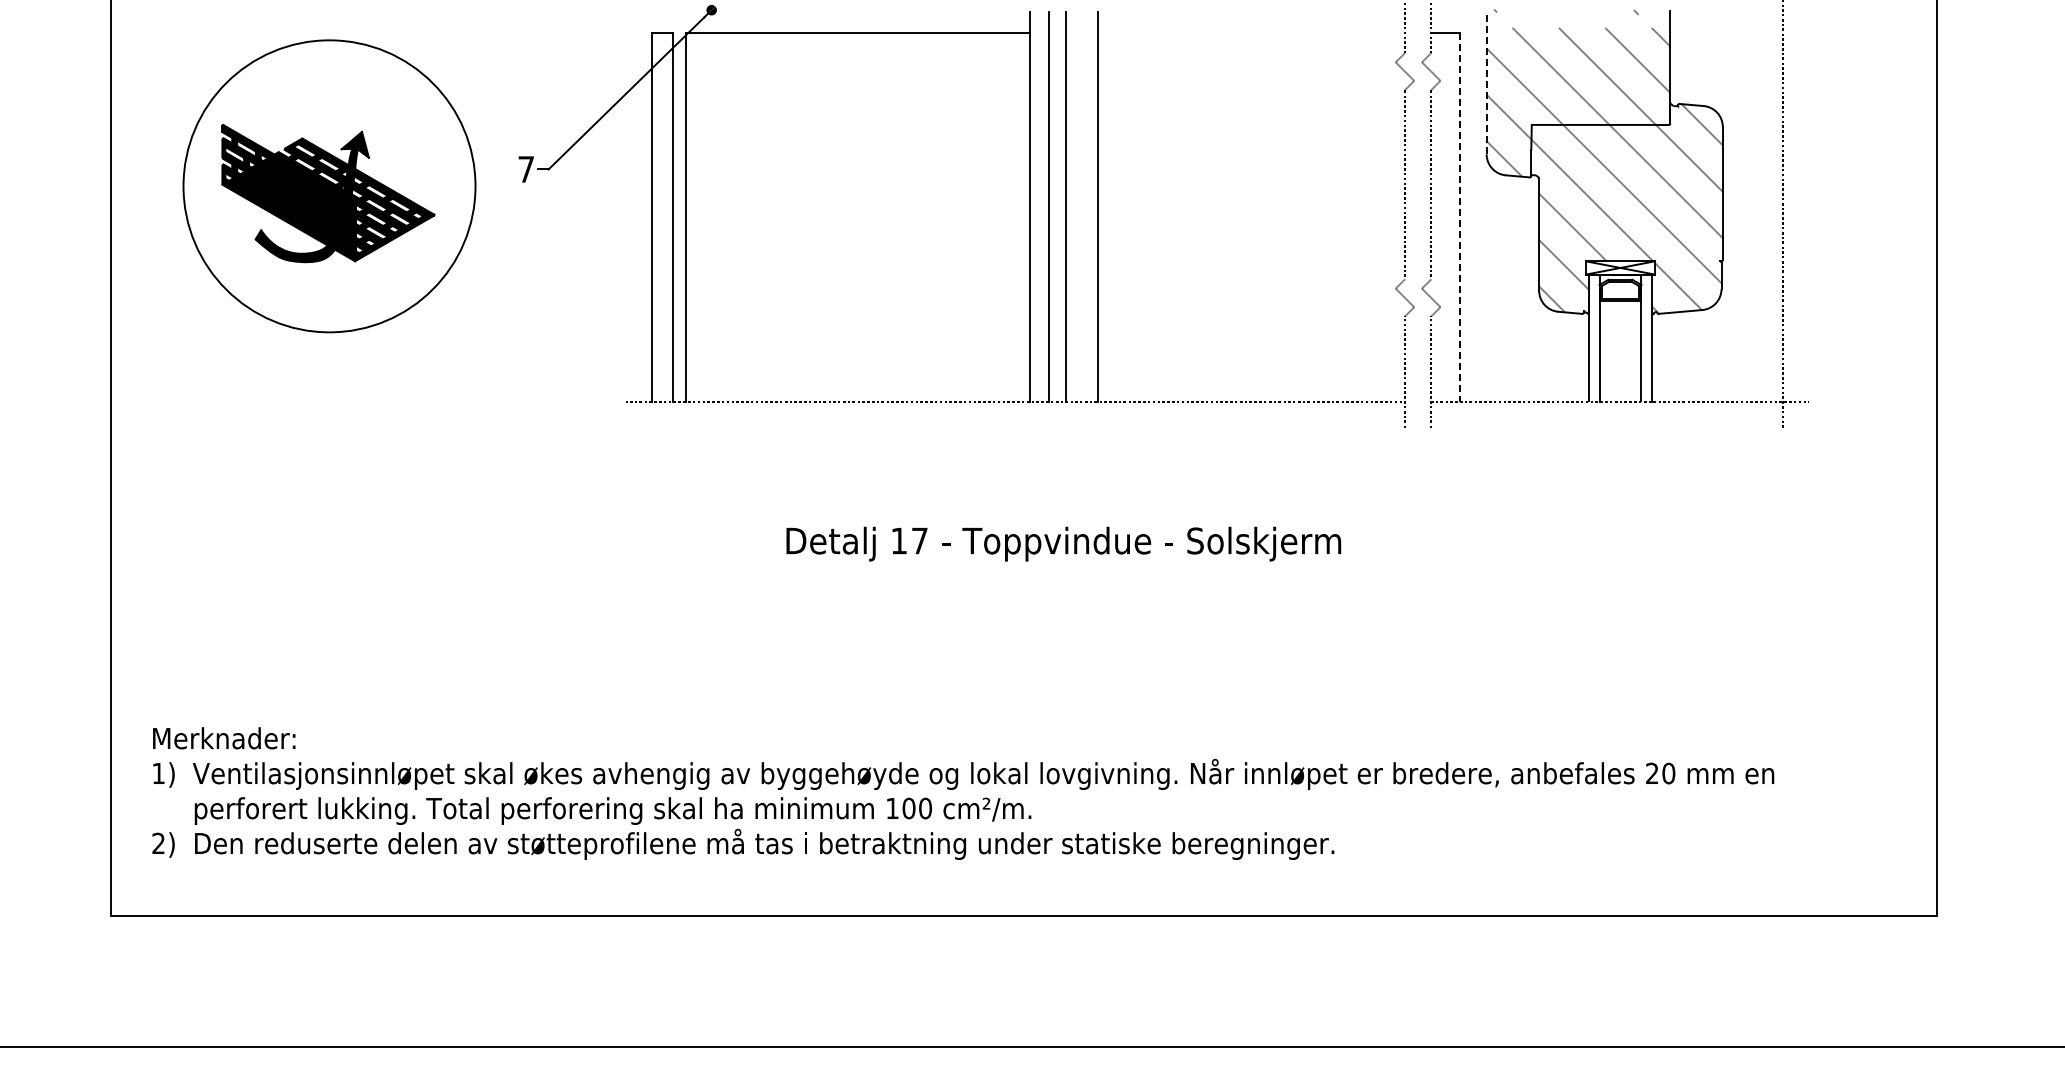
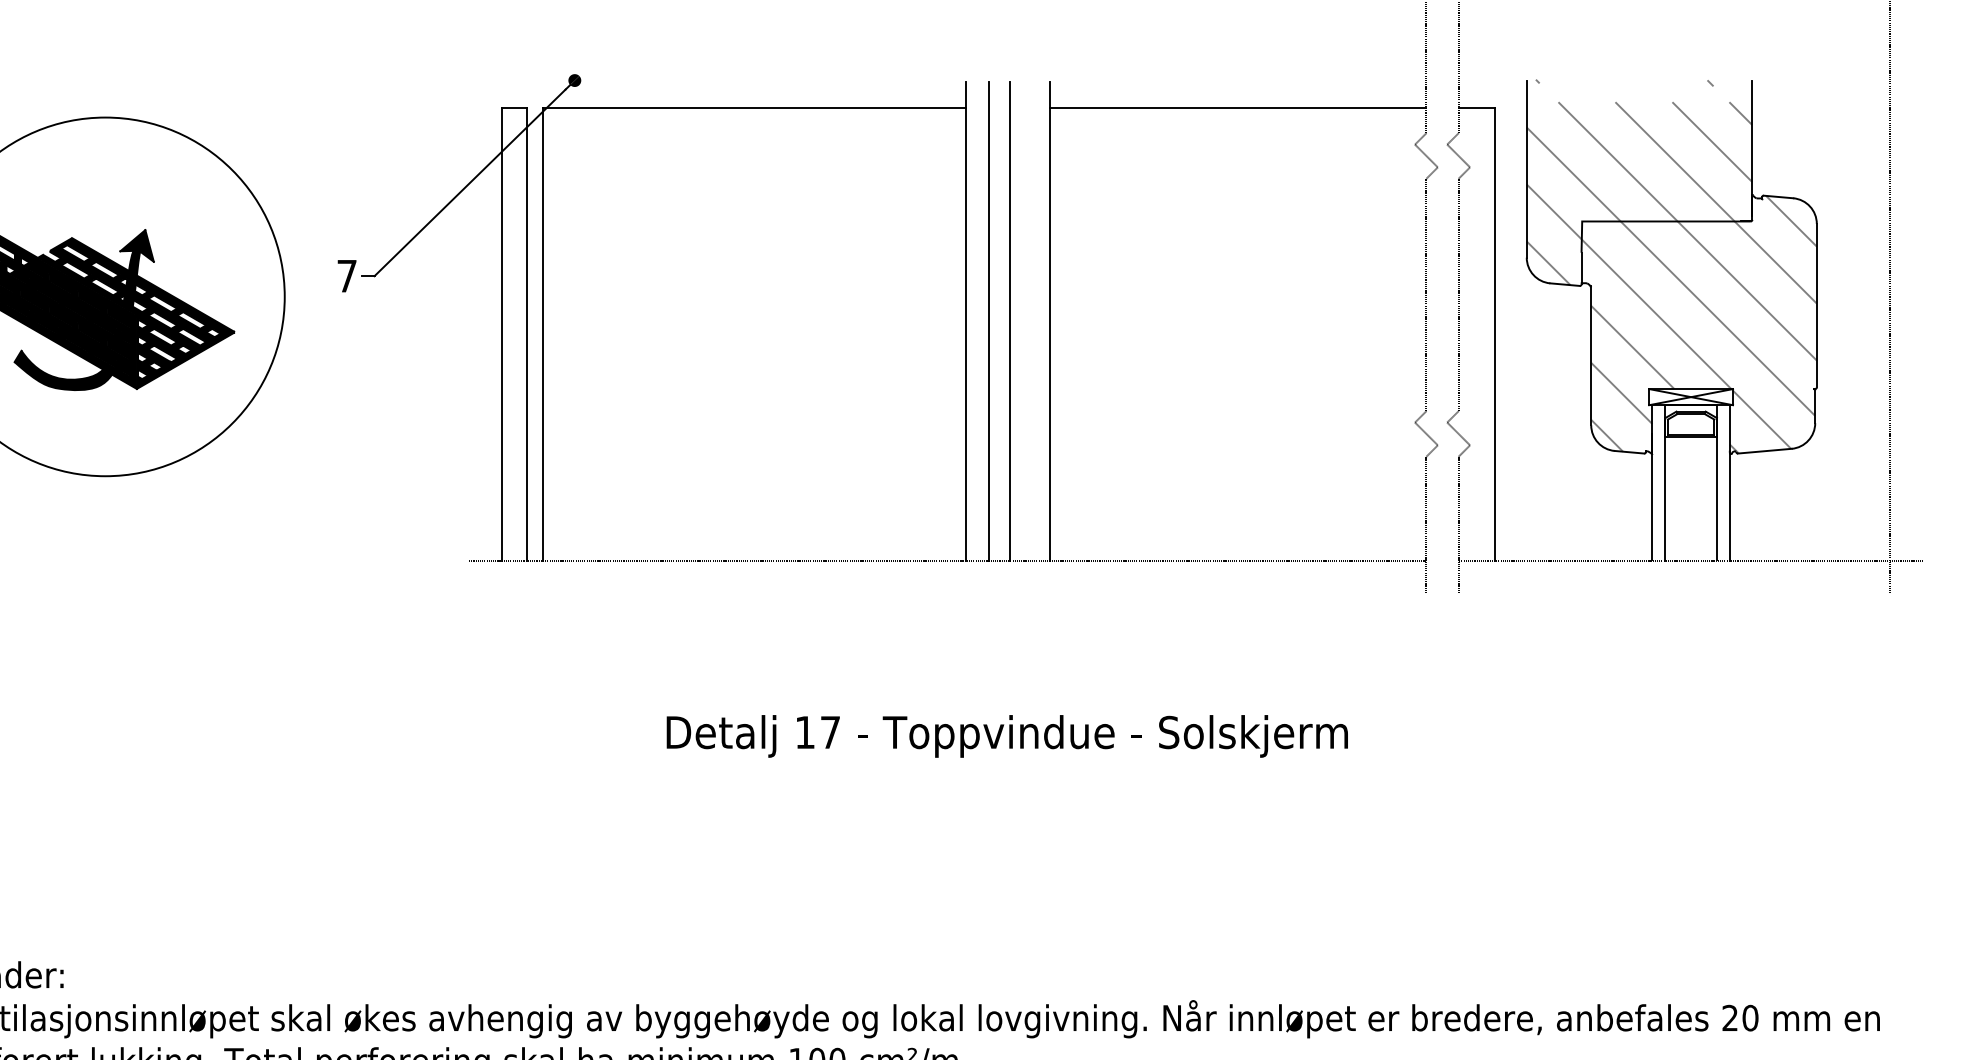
line: (1251, 32) -> (1237, 107), added
line: (1486, 82) -> (1526, 169), dashed -> solid
line: (1460, 217) -> (1494, 335), dashed -> solid

